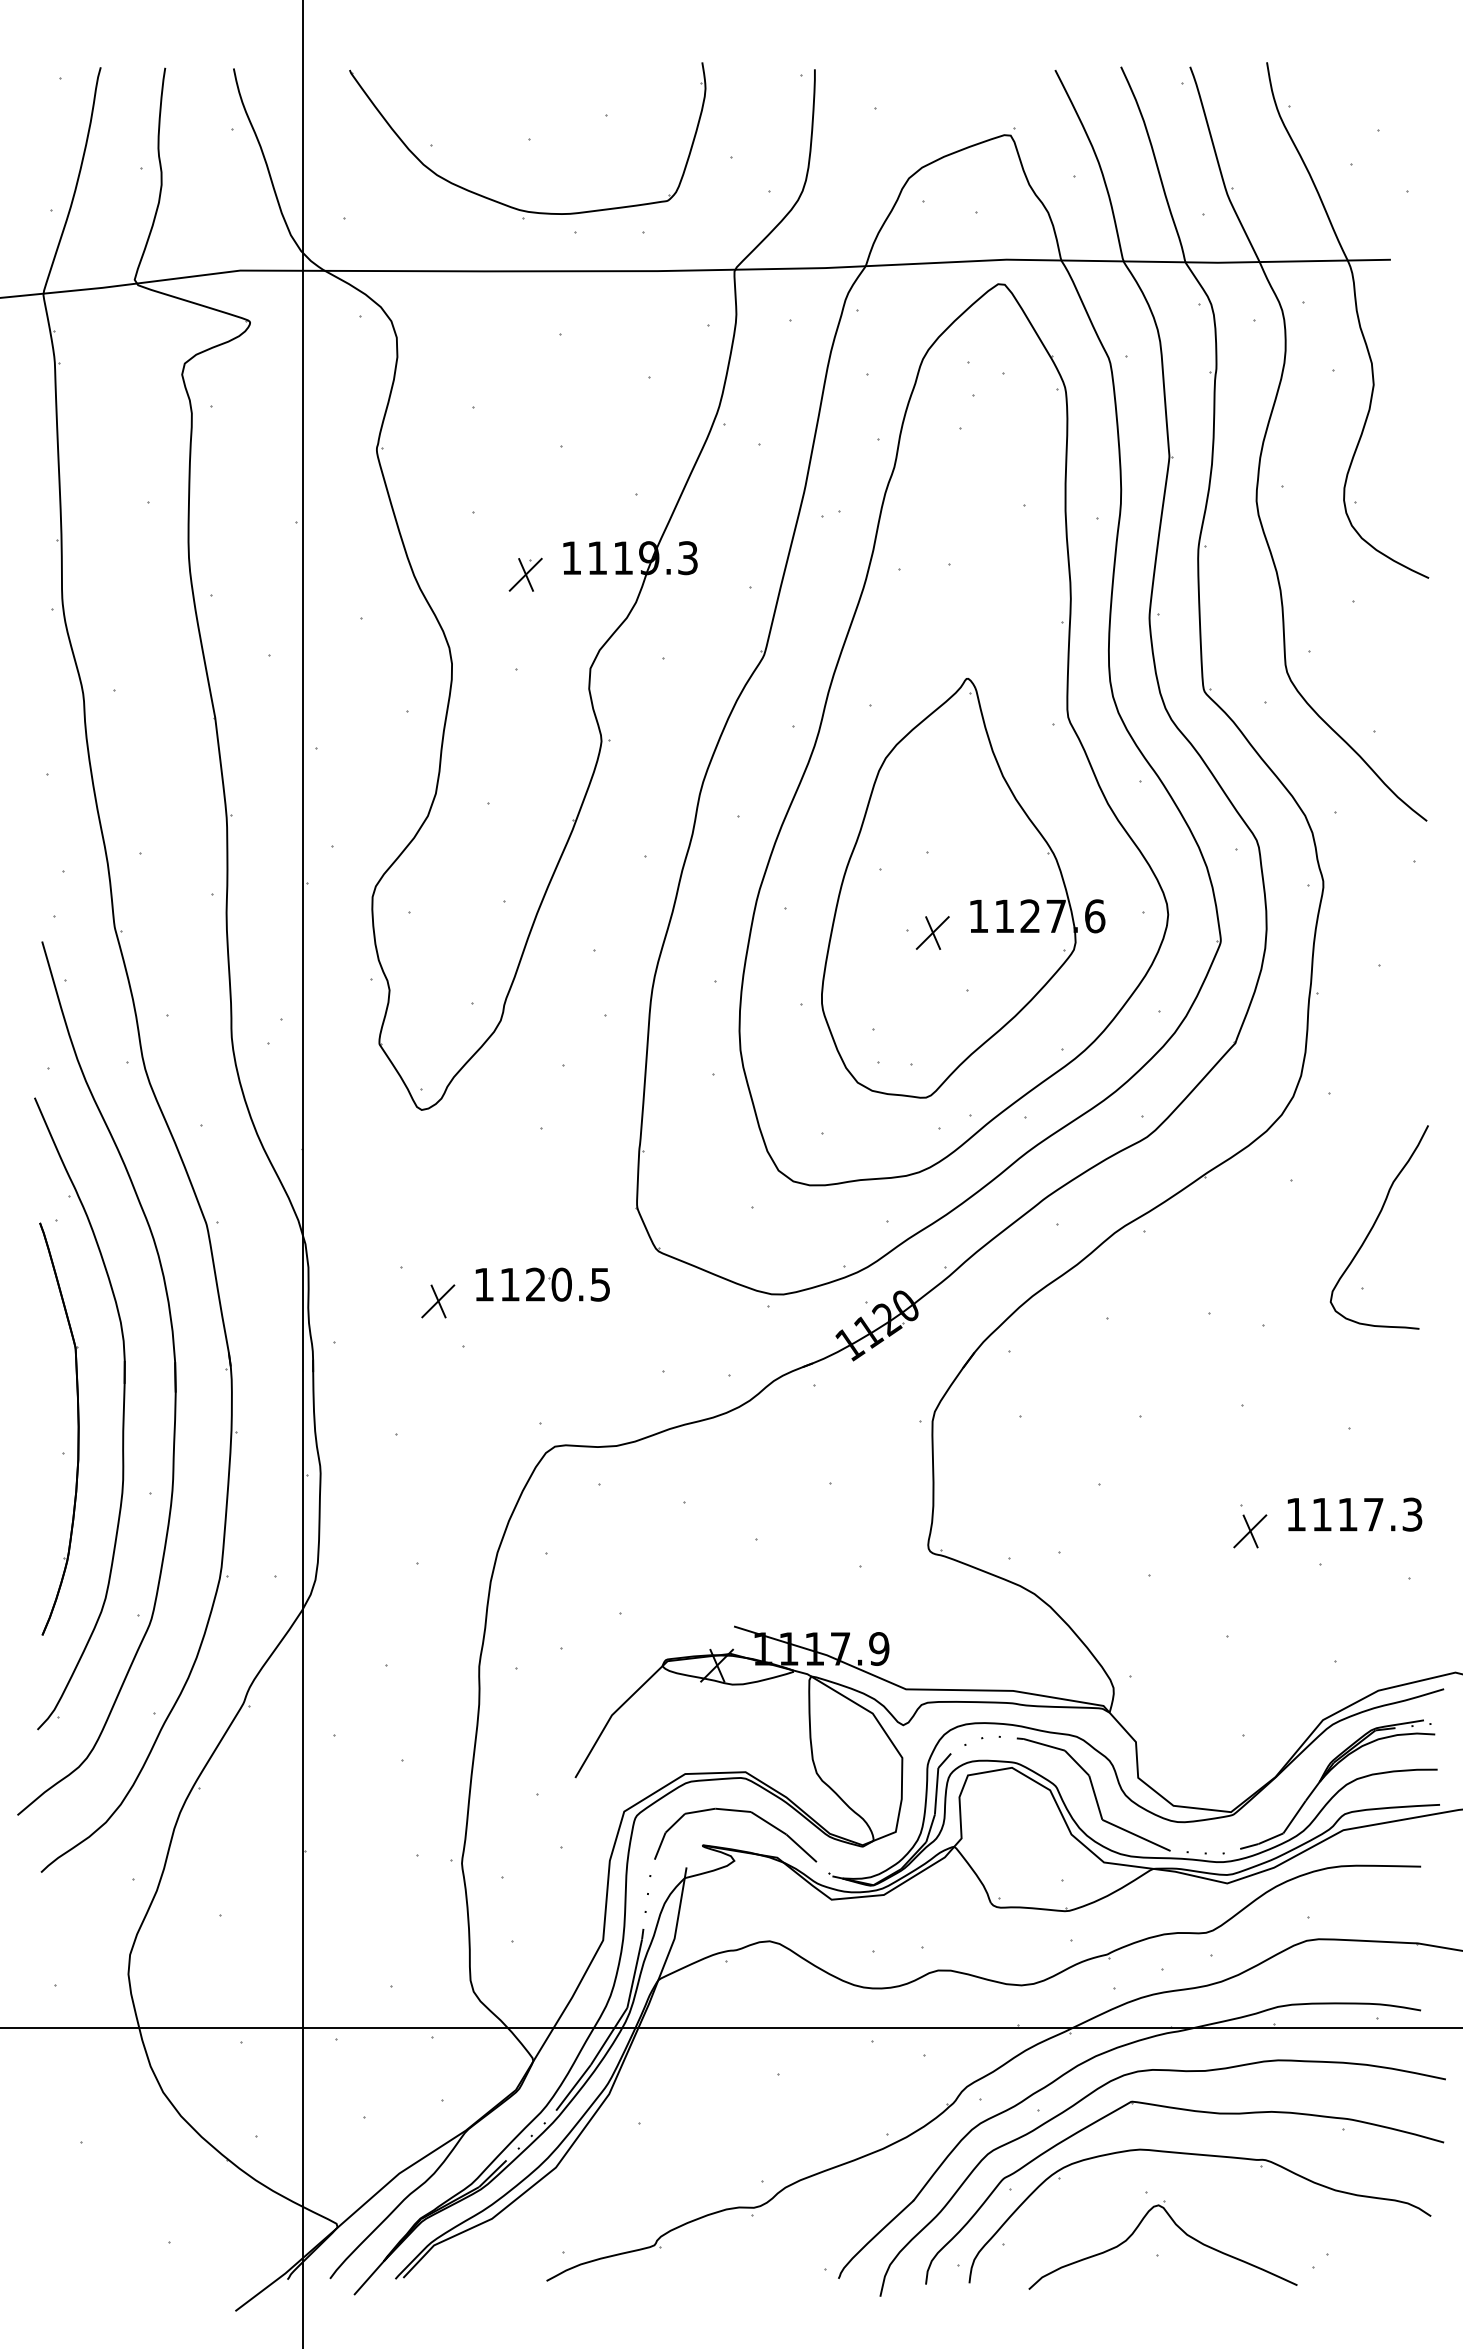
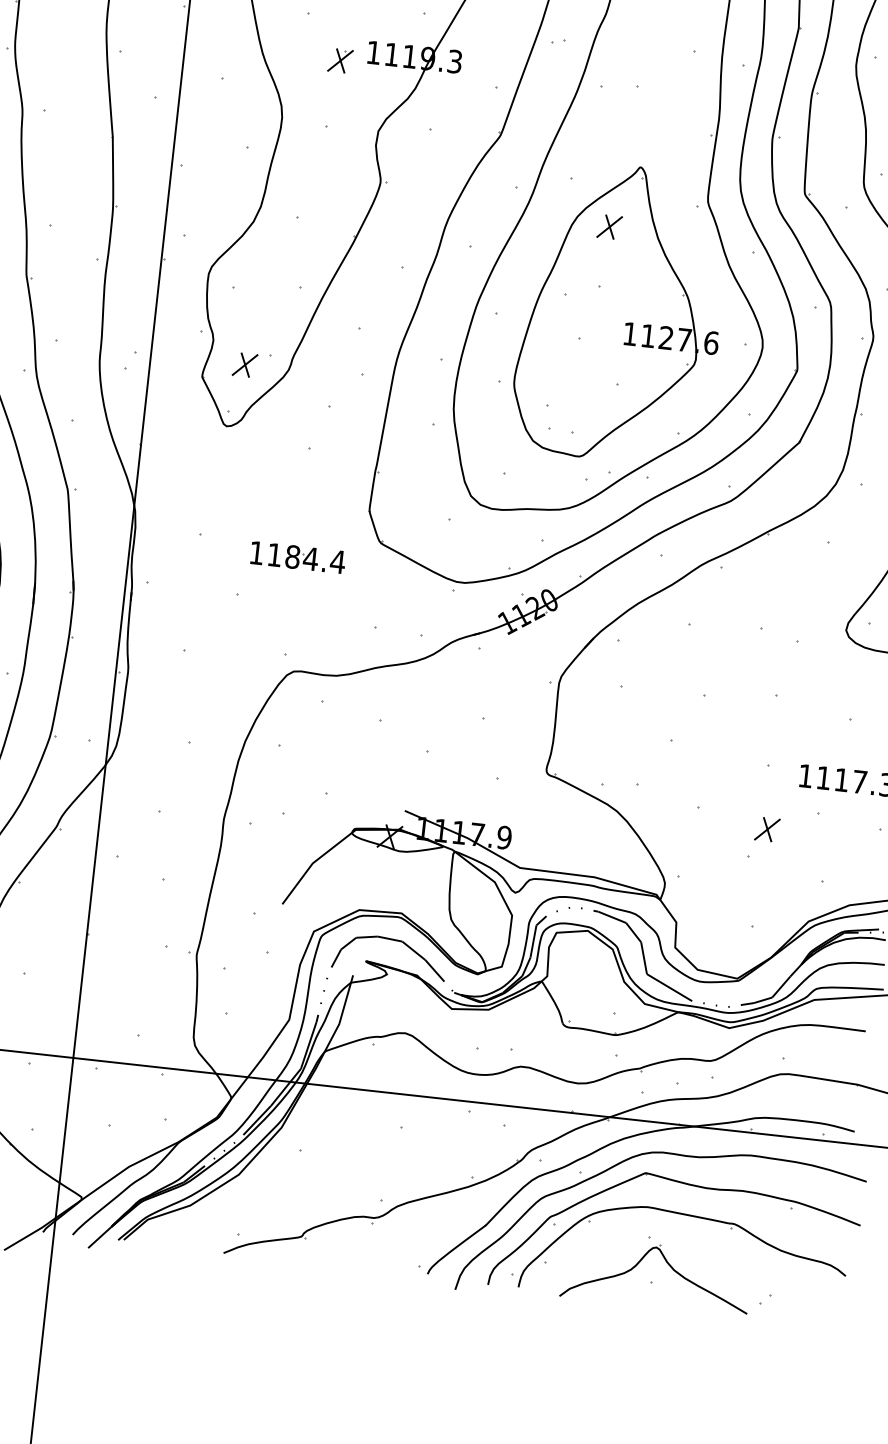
part: (932, 932) -> (609, 226), moved
text: (568, 1284) -> (315, 559), 1120.5 -> 1184.4
part: (438, 1301) -> (245, 365), moved
part: (1250, 1531) -> (767, 829), moved

